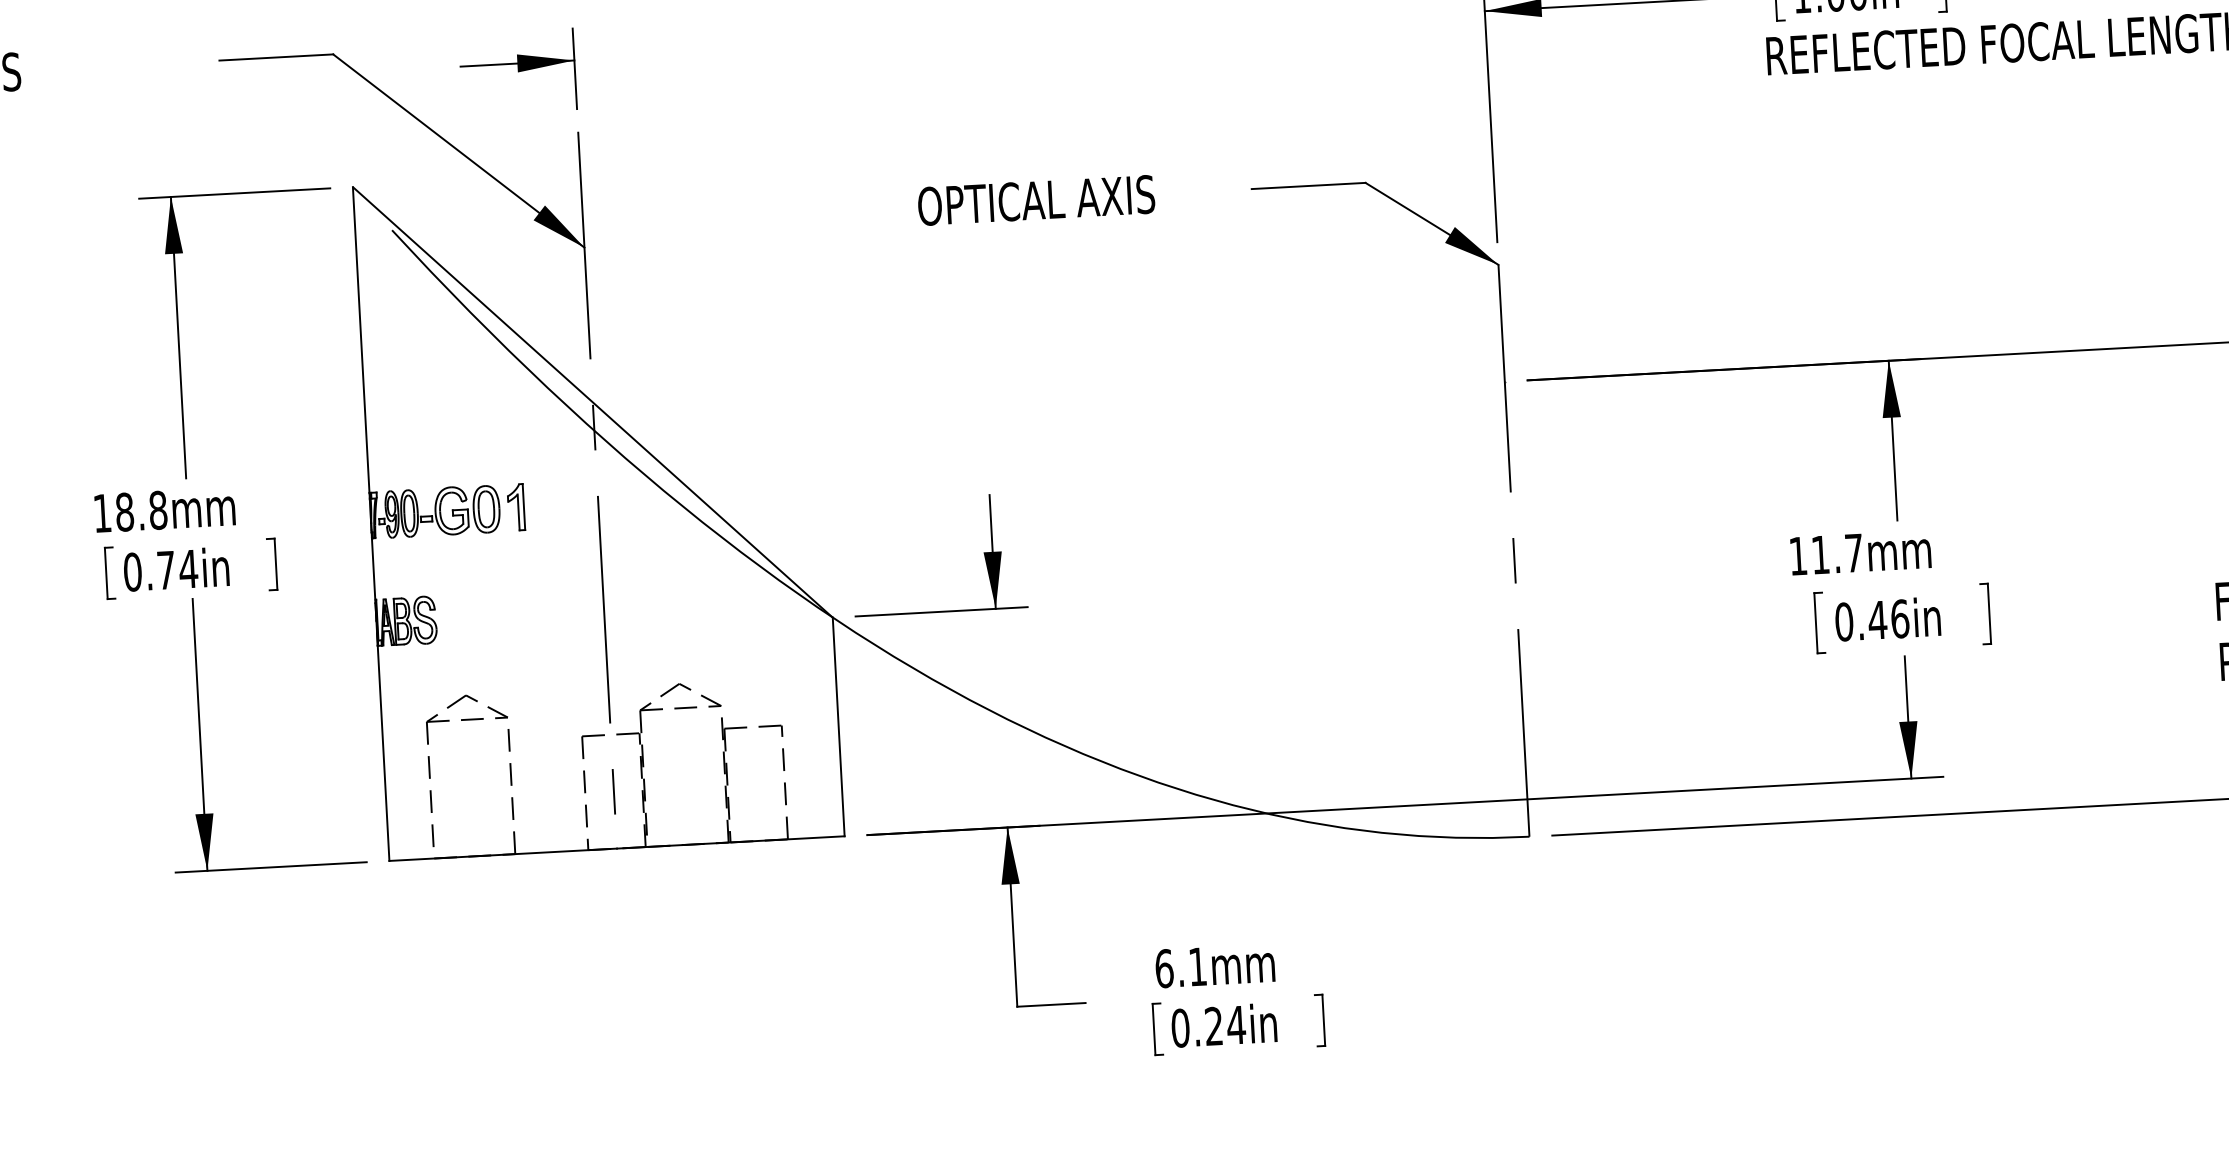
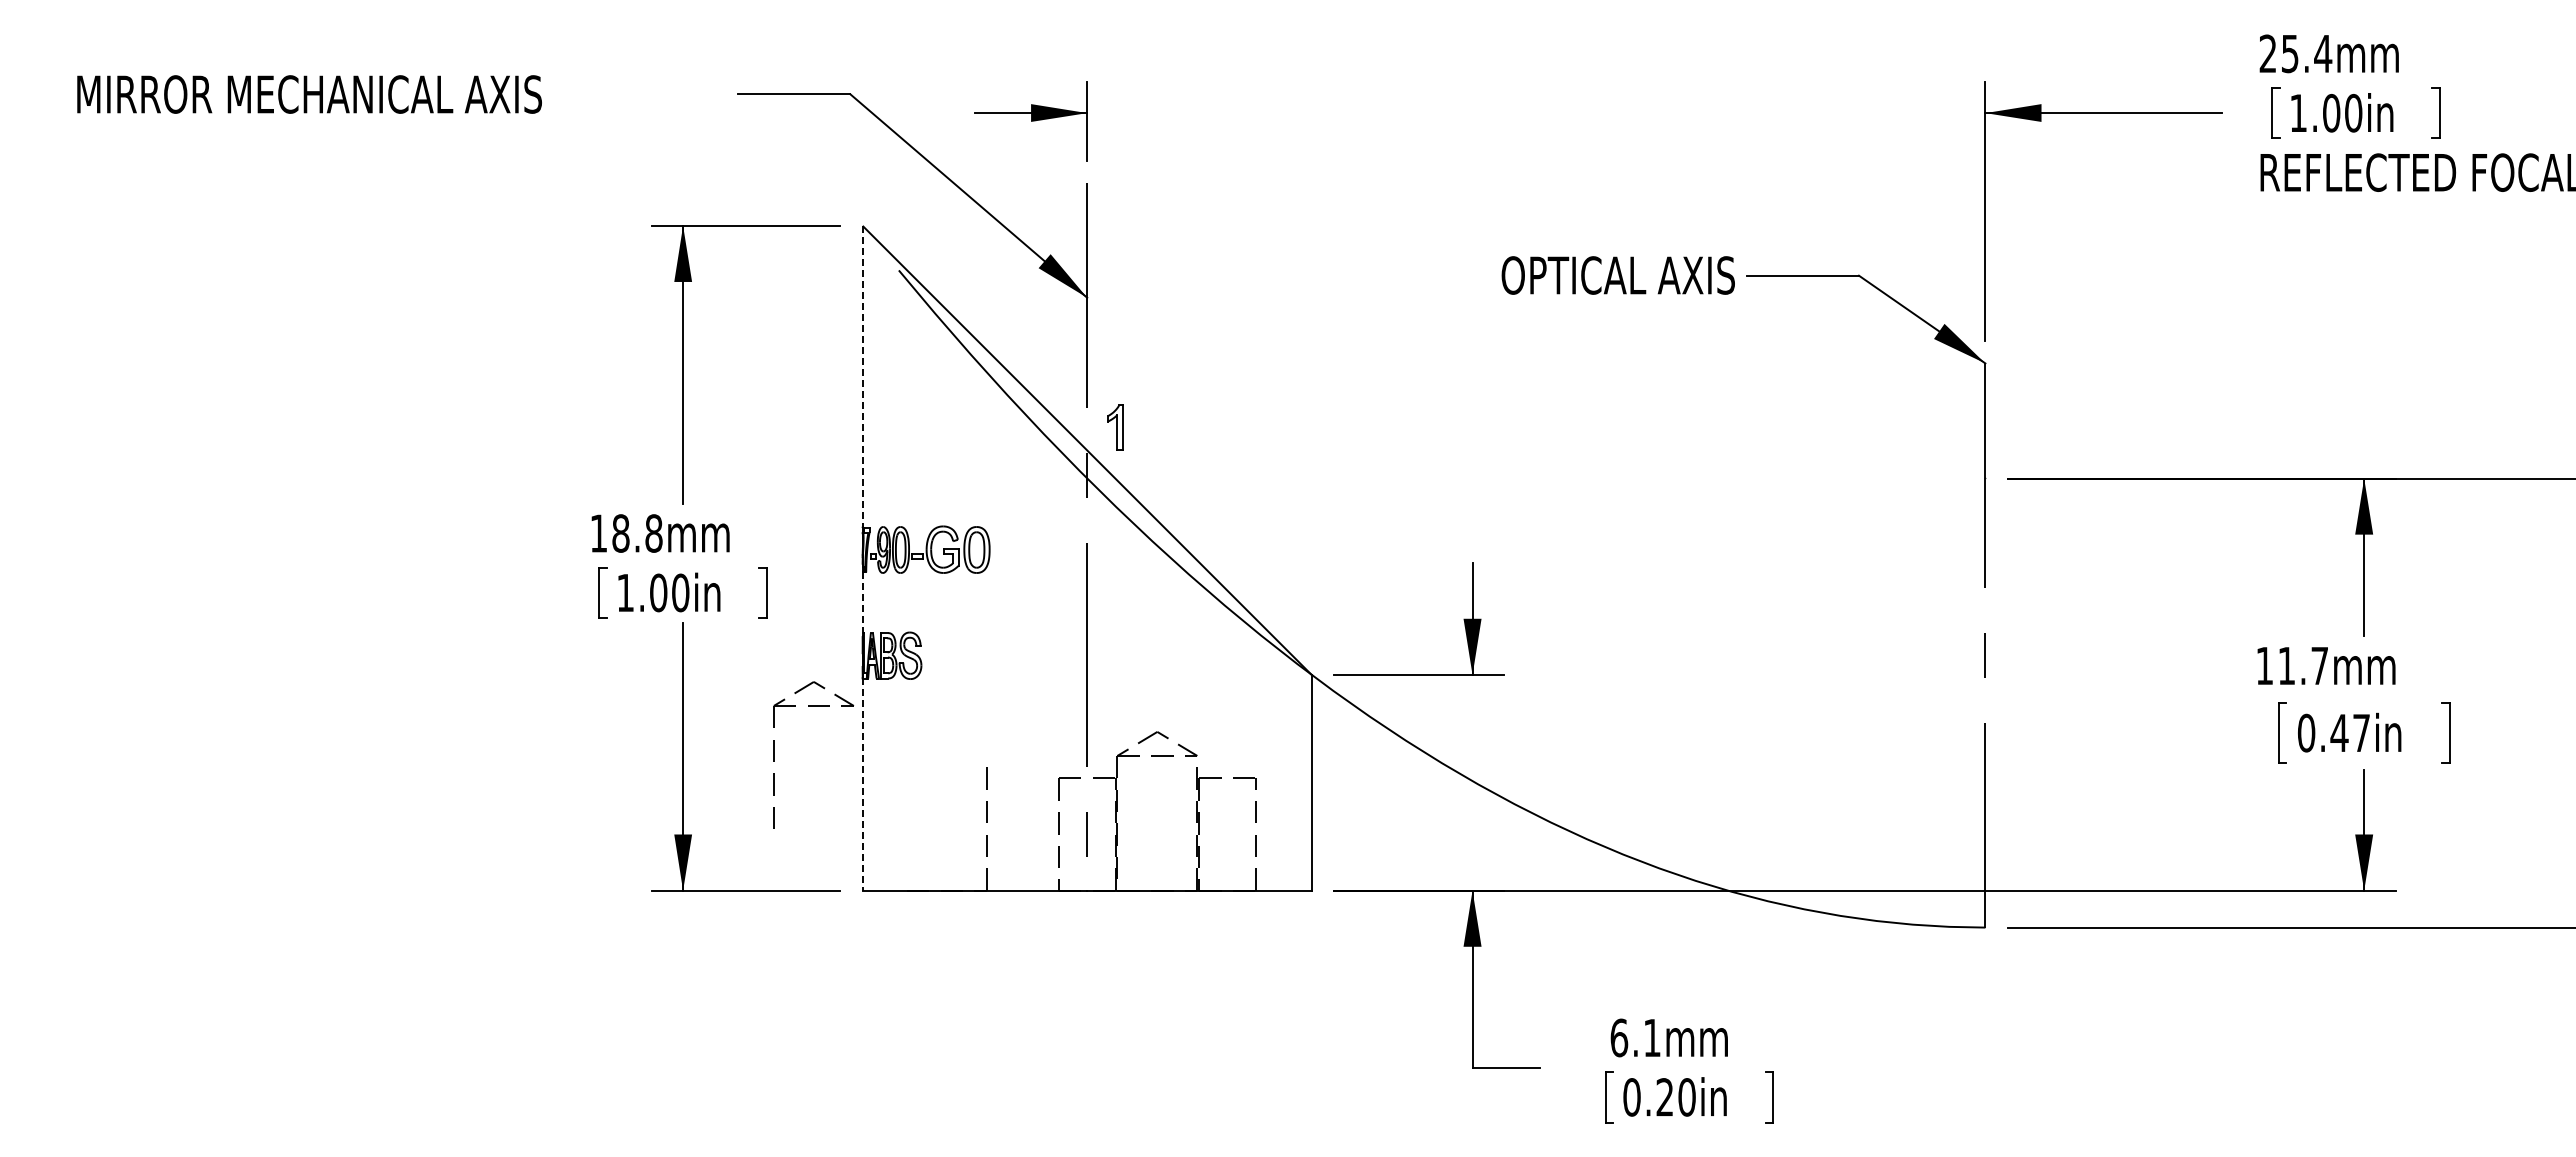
text: (1035, 200) -> (1617, 275), moved
line: (361, 340) -> (862, 377), solid -> dashed
part: (516, 507) -> (1115, 427), moved
text: (161, 570) -> (653, 592), 0.74in -> 1.00in
line: (373, 570) -> (862, 604), solid -> dashed
text: (1899, 618) -> (2361, 732), 0.46in -> 0.47in
line: (383, 753) -> (862, 784), solid -> dashed
part: (430, 771) -> (774, 754), moved
text: (1235, 1025) -> (1686, 1097), 0.24in -> 0.20in

